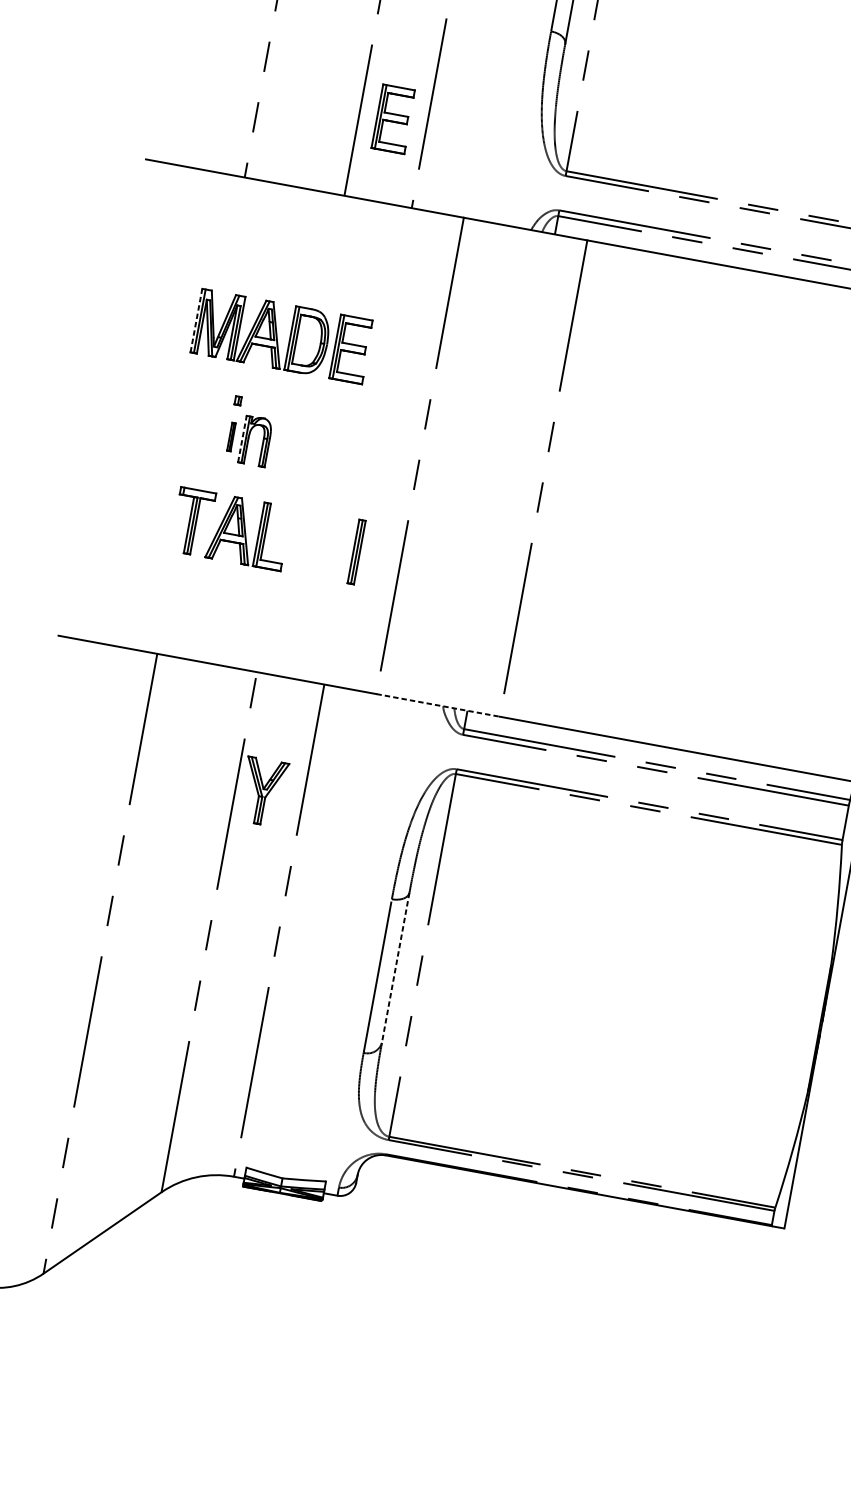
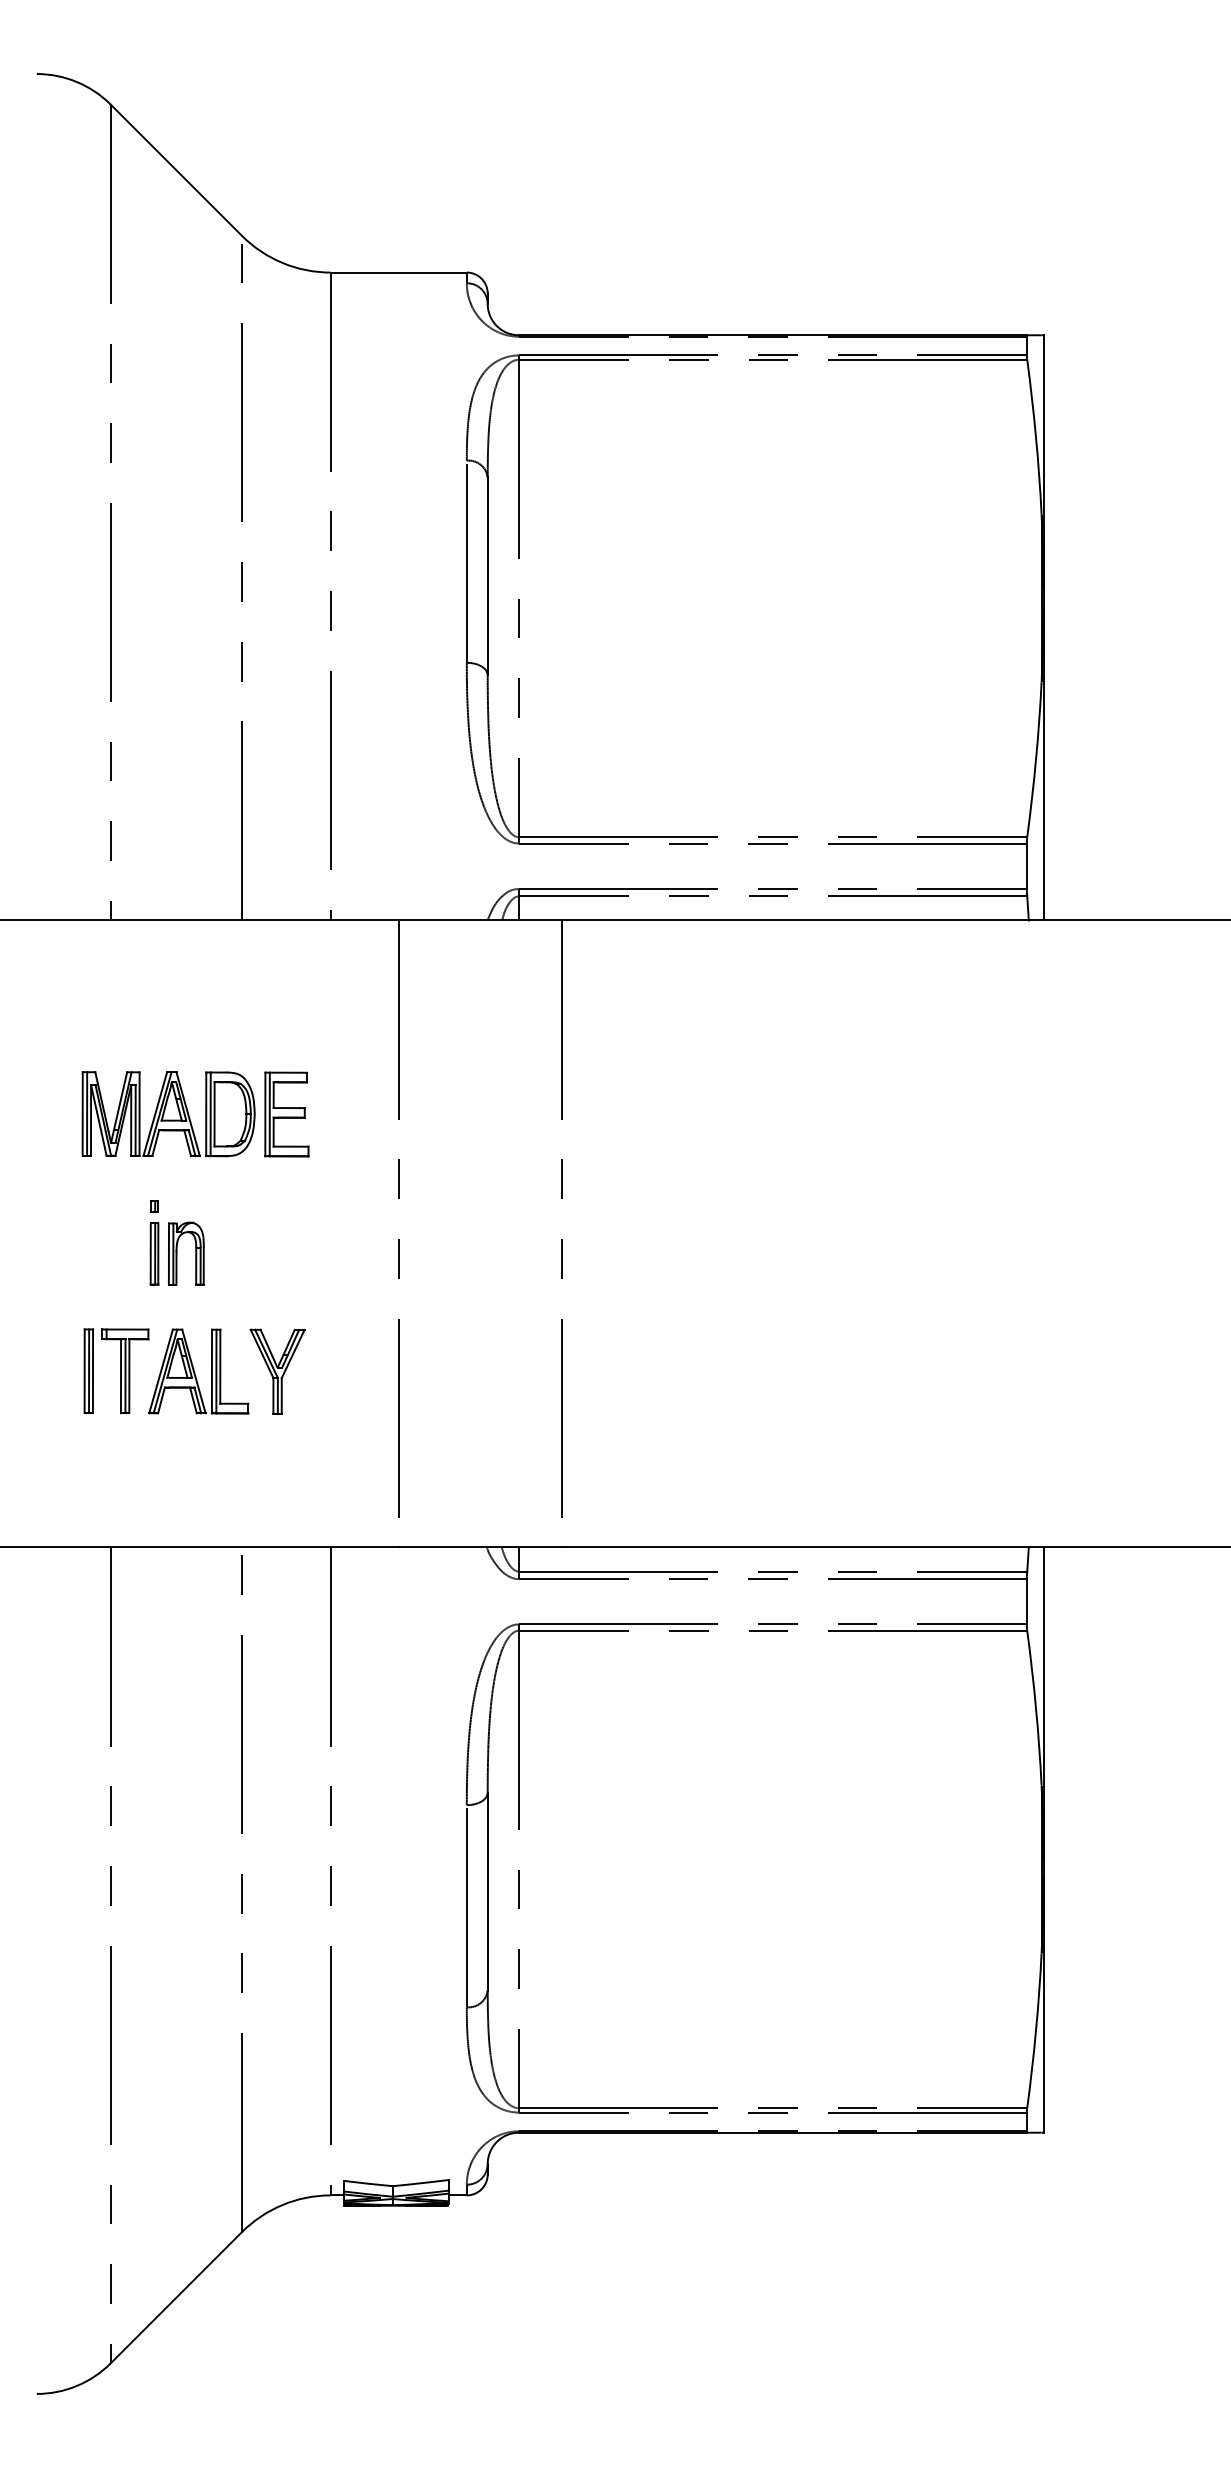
part: (393, 119) -> (286, 811), removed
line: (196, 320) -> (82, 1114), dashed -> solid
part: (231, 436) -> (154, 1253), size x1.67
line: (242, 439) -> (168, 1254), dashed -> solid
part: (356, 551) -> (88, 1370), moved
line: (438, 705) -> (480, 1547), dashed -> solid
part: (262, 791) -> (277, 1371), moved
line: (395, 967) -> (487, 1891), dashed -> solid

